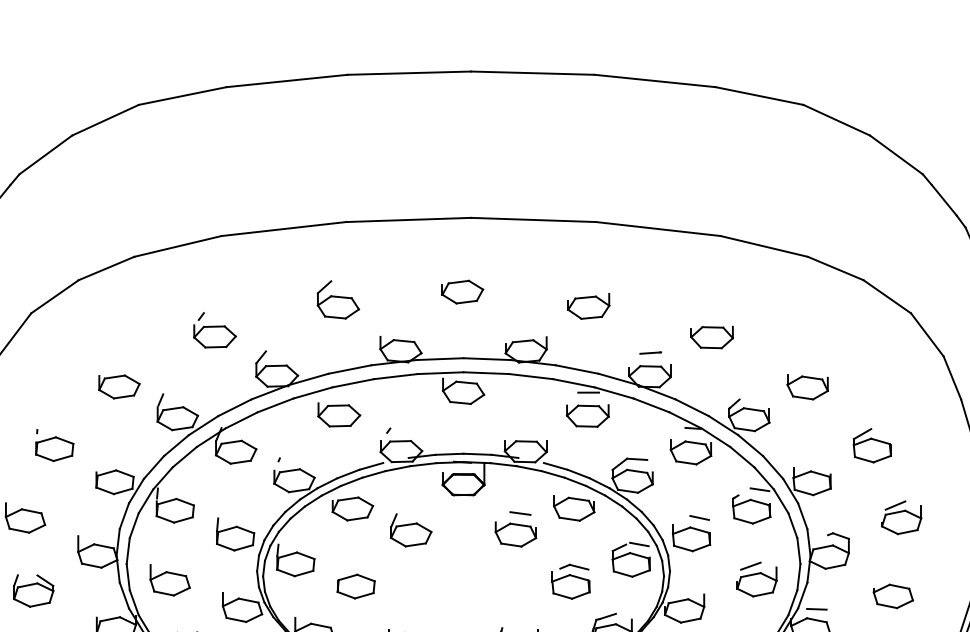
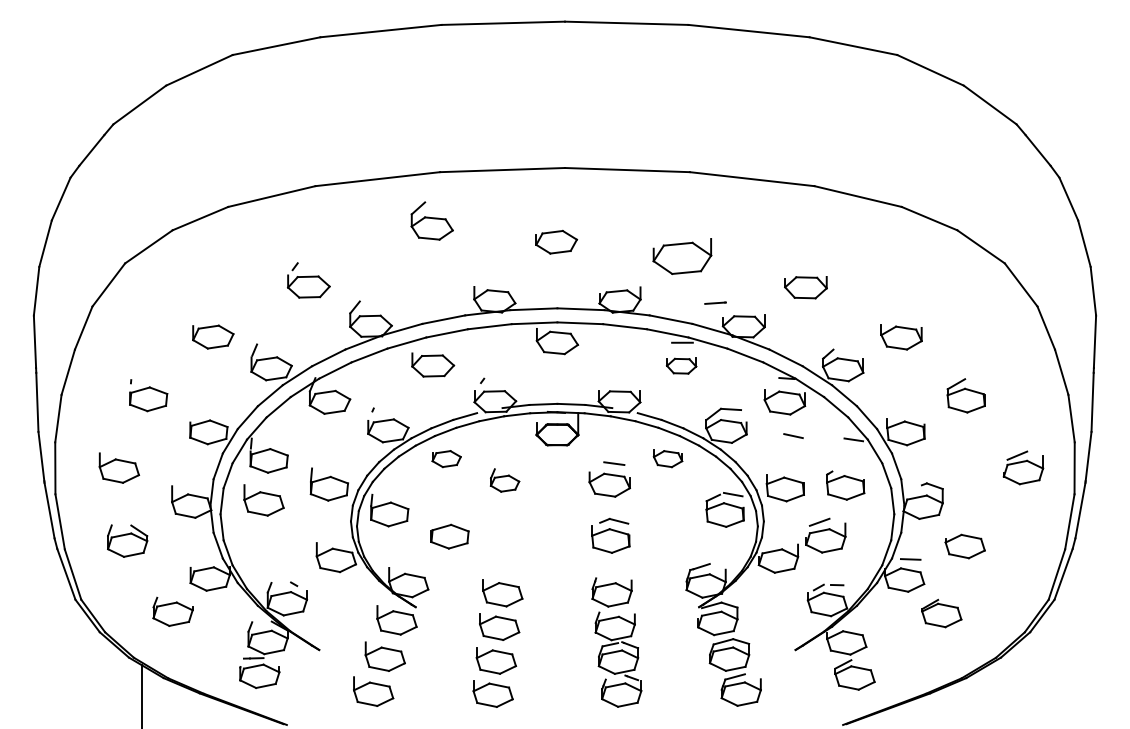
part: (337, 299) -> (431, 220), moved
part: (588, 306) -> (682, 256), size x1.4
line: (650, 352) -> (715, 302), moved
part: (587, 415) -> (681, 365), size x0.7
part: (352, 508) -> (446, 458), size x0.7
part: (573, 508) -> (667, 458), size x0.7
part: (751, 509) -> (845, 485), moved
line: (699, 517) -> (793, 435), moved
part: (901, 517) -> (1023, 467), moved
part: (410, 530) -> (504, 480), size x0.7
part: (756, 579) -> (825, 535), moved
part: (169, 580) -> (263, 500), moved
part: (570, 581) -> (610, 535), moved
part: (892, 596) -> (964, 546), moved

